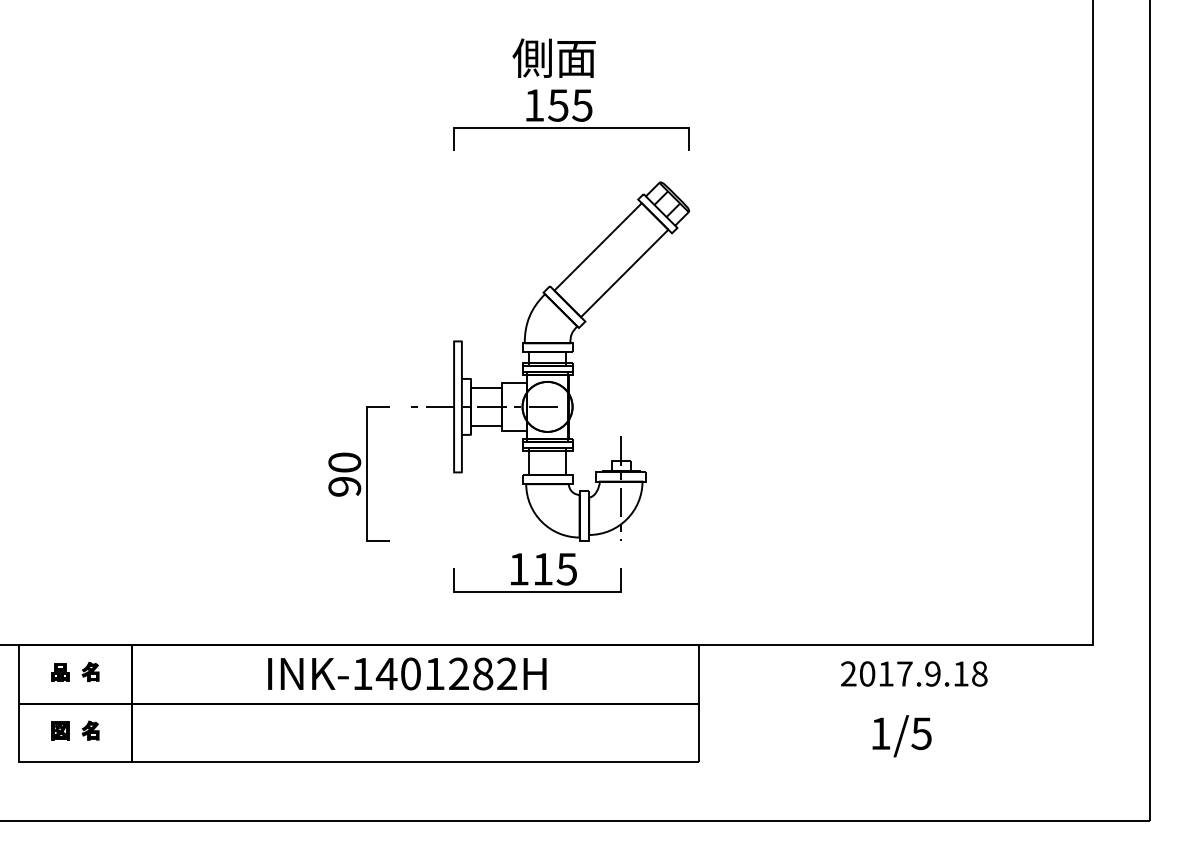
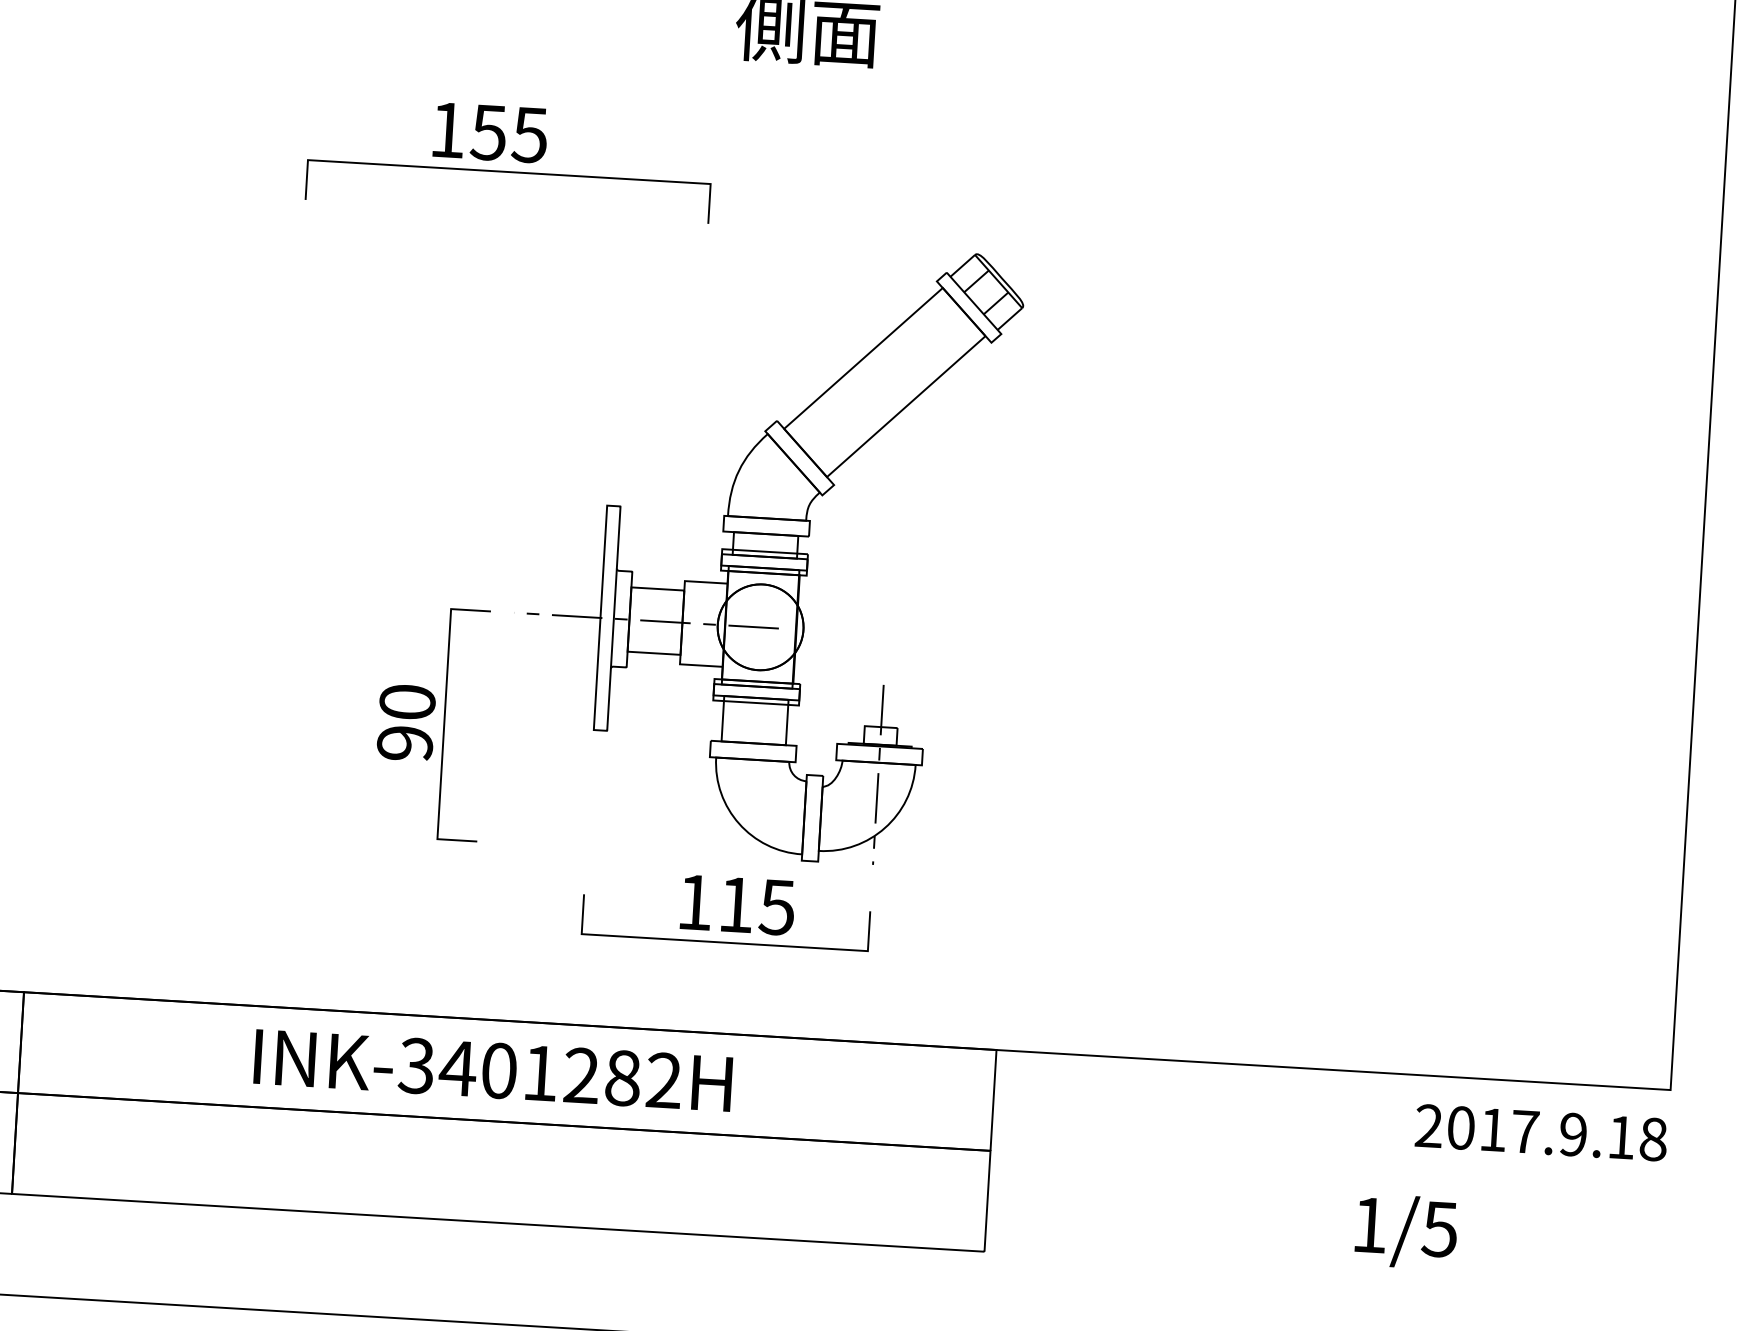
part: (571, 119) -> (509, 157), moved
text: (362, 673) -> (416, 1065), INK-1401282H -> INK-3401282H
text: (914, 673) -> (1541, 1131), moved
text: (901, 736) -> (1405, 1232), moved

